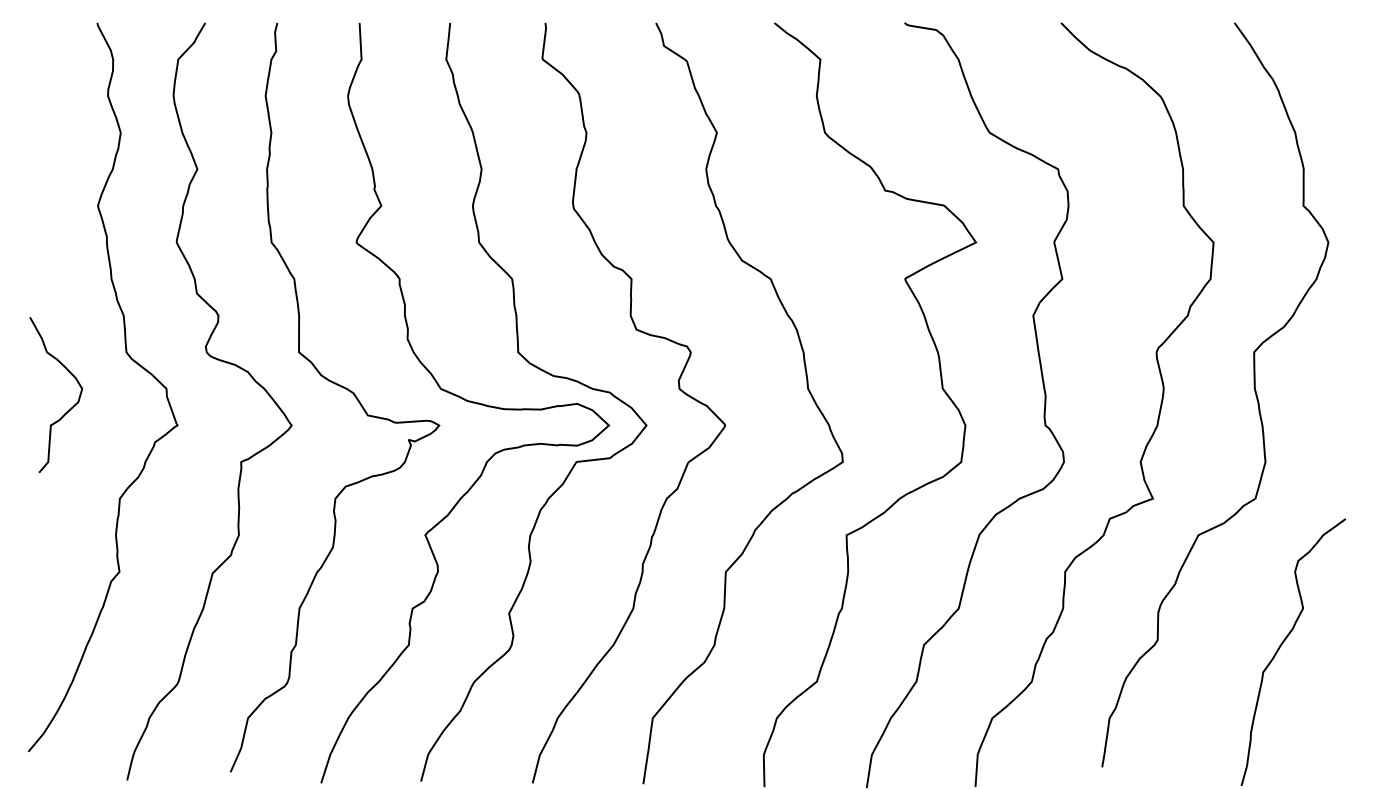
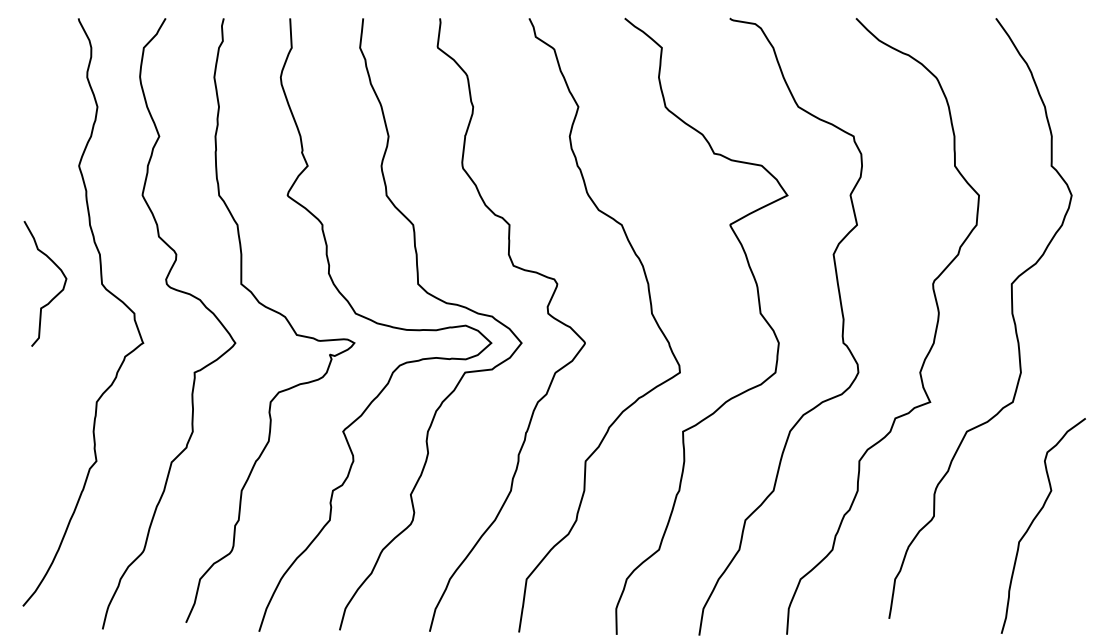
curve: (67, 410) -> (54, 296), moved

